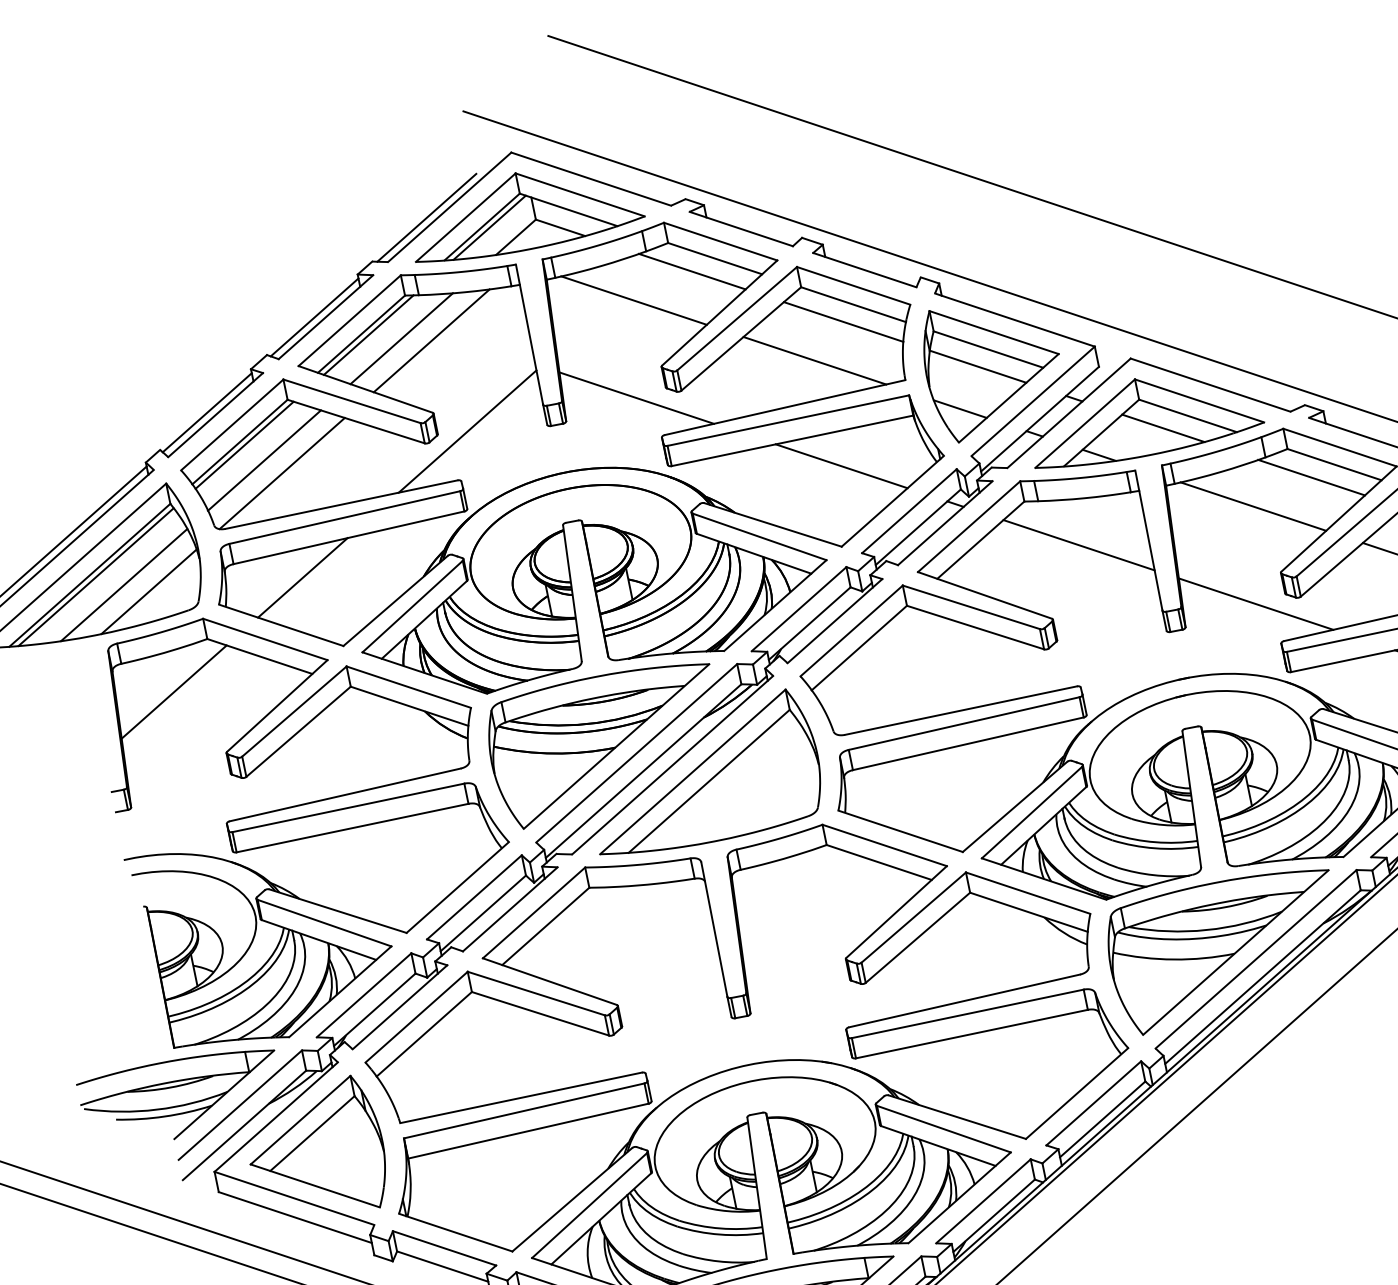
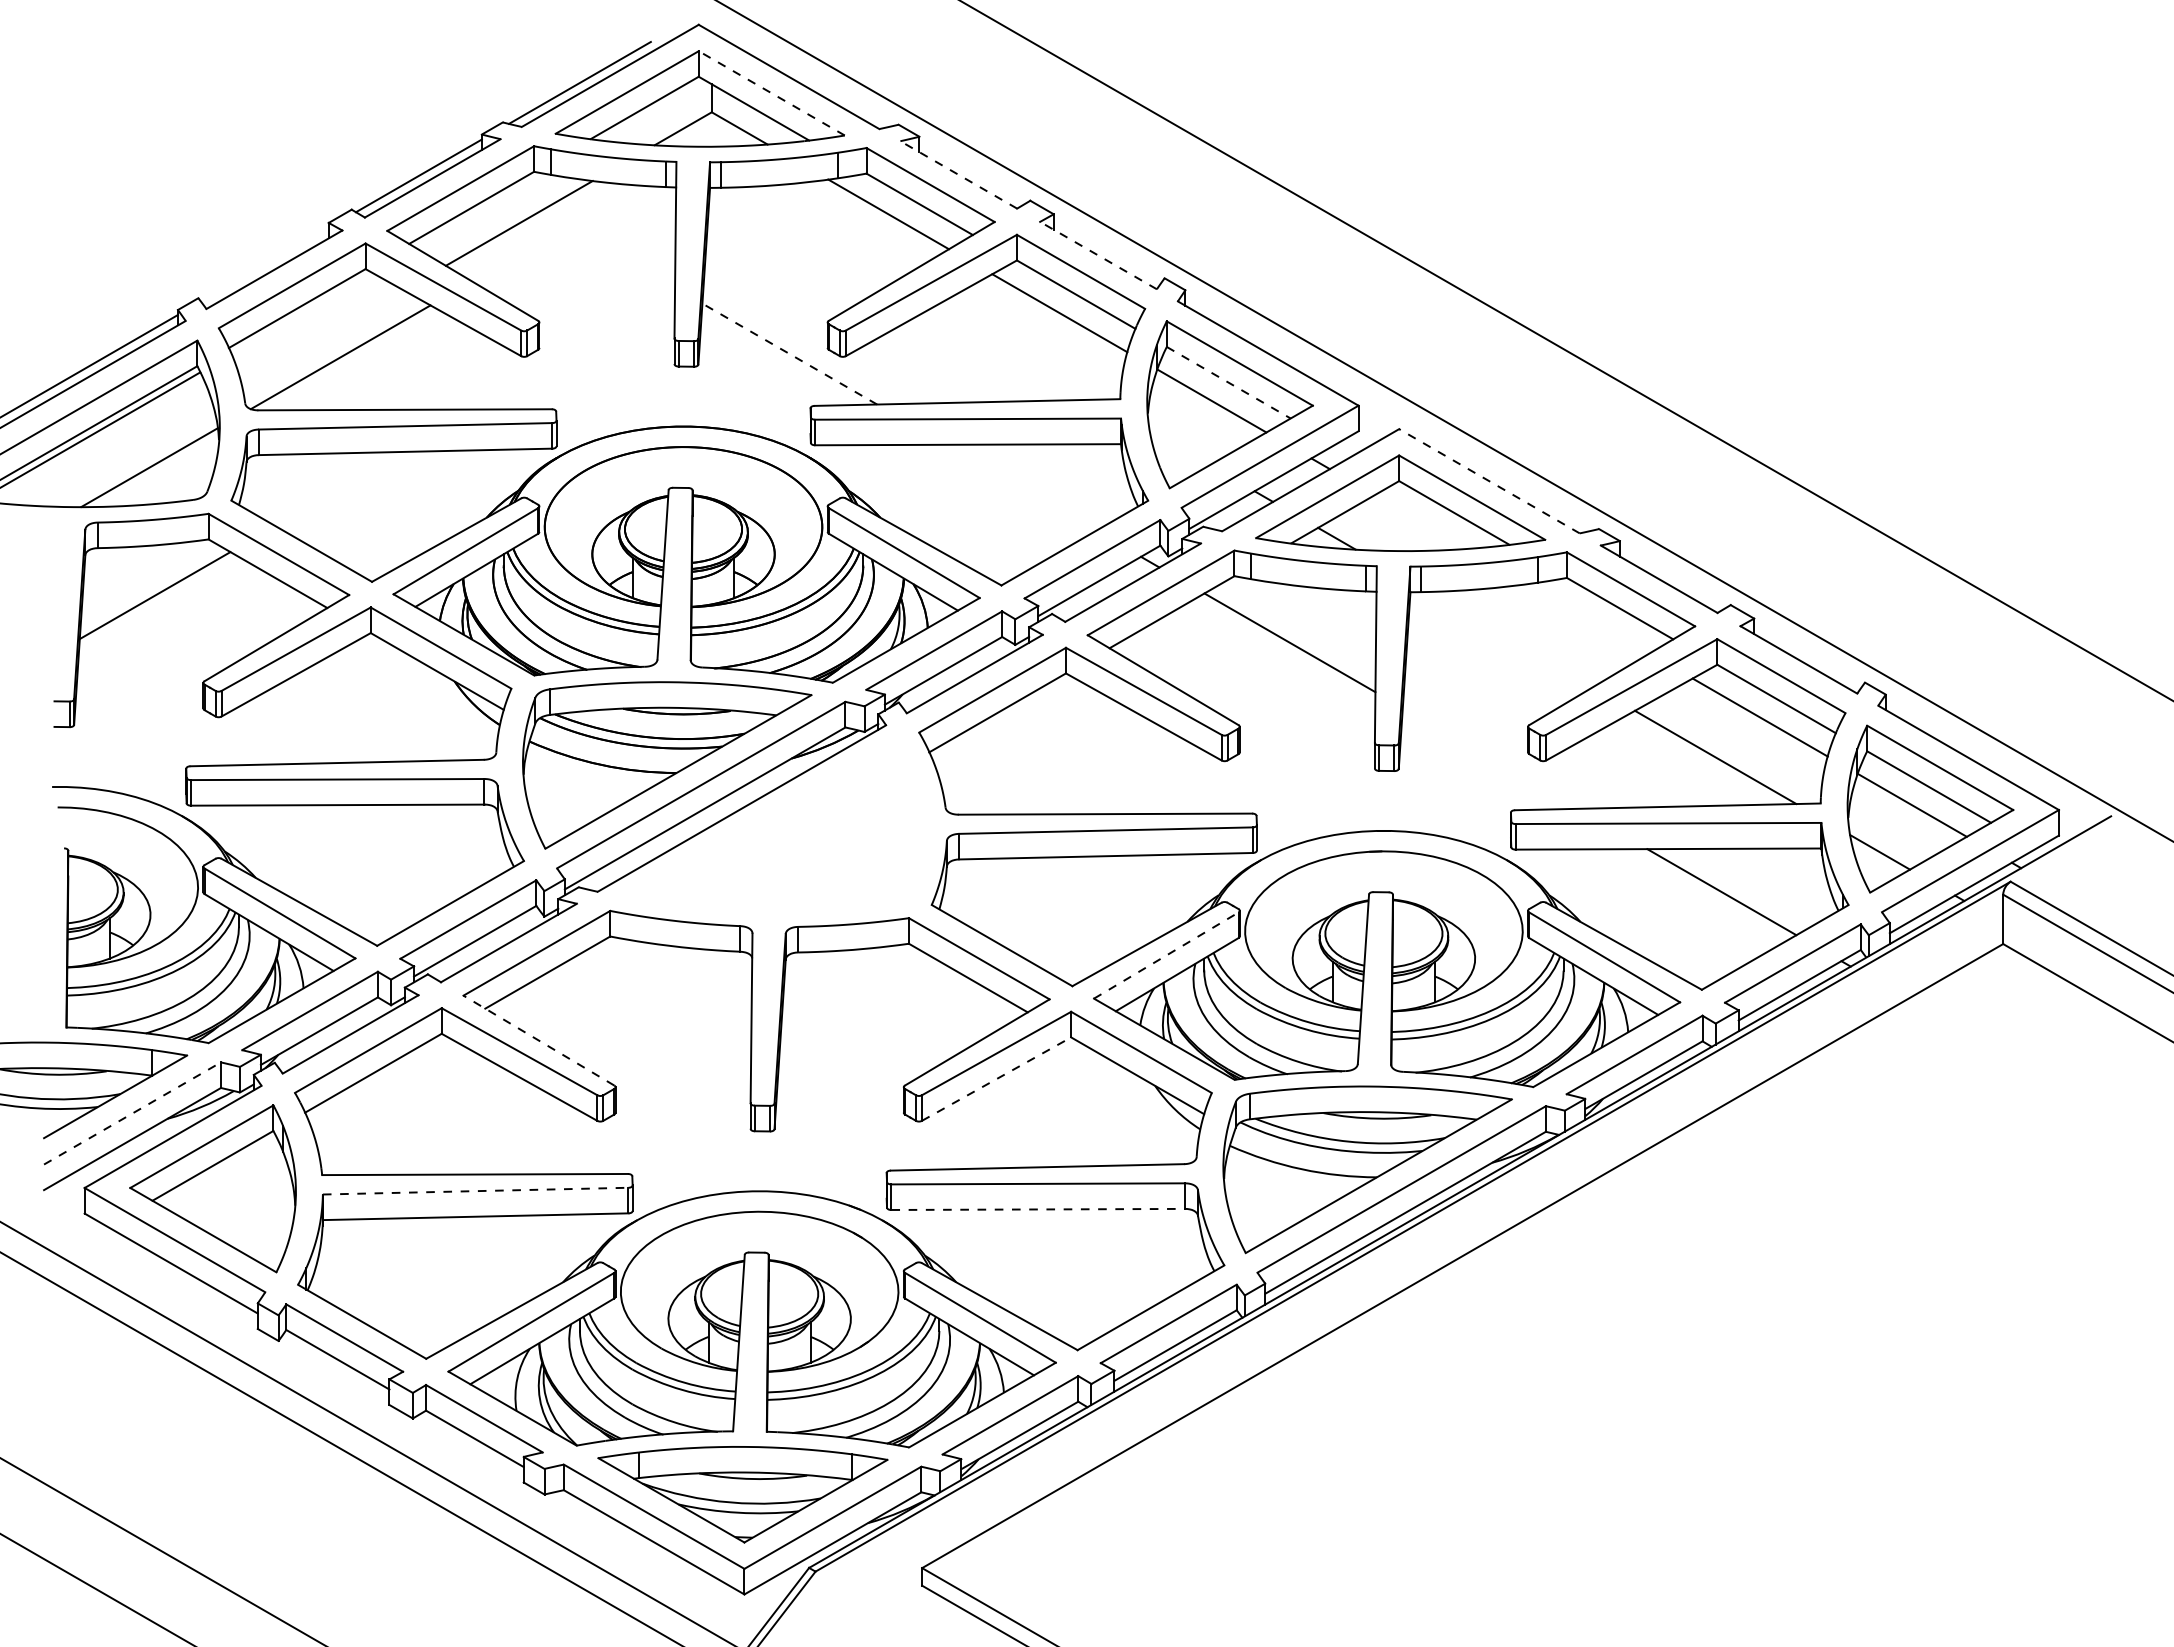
line: (580, 195) -> (771, 93), solid -> dashed
line: (489, 227) -> (653, 110), removed
line: (741, 228) -> (958, 174), solid -> dashed
line: (864, 270) -> (1098, 255), solid -> dashed
line: (633, 300) -> (810, 234), removed
line: (368, 334) -> (479, 210), removed
line: (431, 340) -> (555, 233), removed
line: (988, 349) -> (1228, 382), solid -> dashed
line: (814, 360) -> (1015, 352), removed
line: (1210, 385) -> (1489, 481), solid -> dashed
line: (636, 398) -> (789, 354), solid -> dashed
line: (960, 408) -> (1179, 447), removed
line: (206, 412) -> (264, 264), removed
line: (1163, 427) -> (1421, 521), removed
line: (467, 431) -> (575, 352), removed
line: (244, 445) -> (301, 313), removed
line: (264, 460) -> (322, 336), removed
line: (841, 466) -> (1021, 487), removed
line: (1311, 477) -> (1588, 618), removed
line: (1252, 506) -> (1510, 638), removed
line: (302, 577) -> (339, 488), removed
line: (123, 585) -> (120, 453), removed
line: (1255, 603) -> (1489, 757), removed
part: (702, 775) -> (775, 828), removed
line: (1032, 812) -> (1166, 955), solid -> dashed
line: (918, 937) -> (997, 1078), solid -> dashed
line: (549, 981) -> (538, 1040), solid -> dashed
line: (972, 1034) -> (1038, 1209), solid -> dashed
line: (240, 1105) -> (132, 1113), solid -> dashed
line: (524, 1111) -> (475, 1191), solid -> dashed

